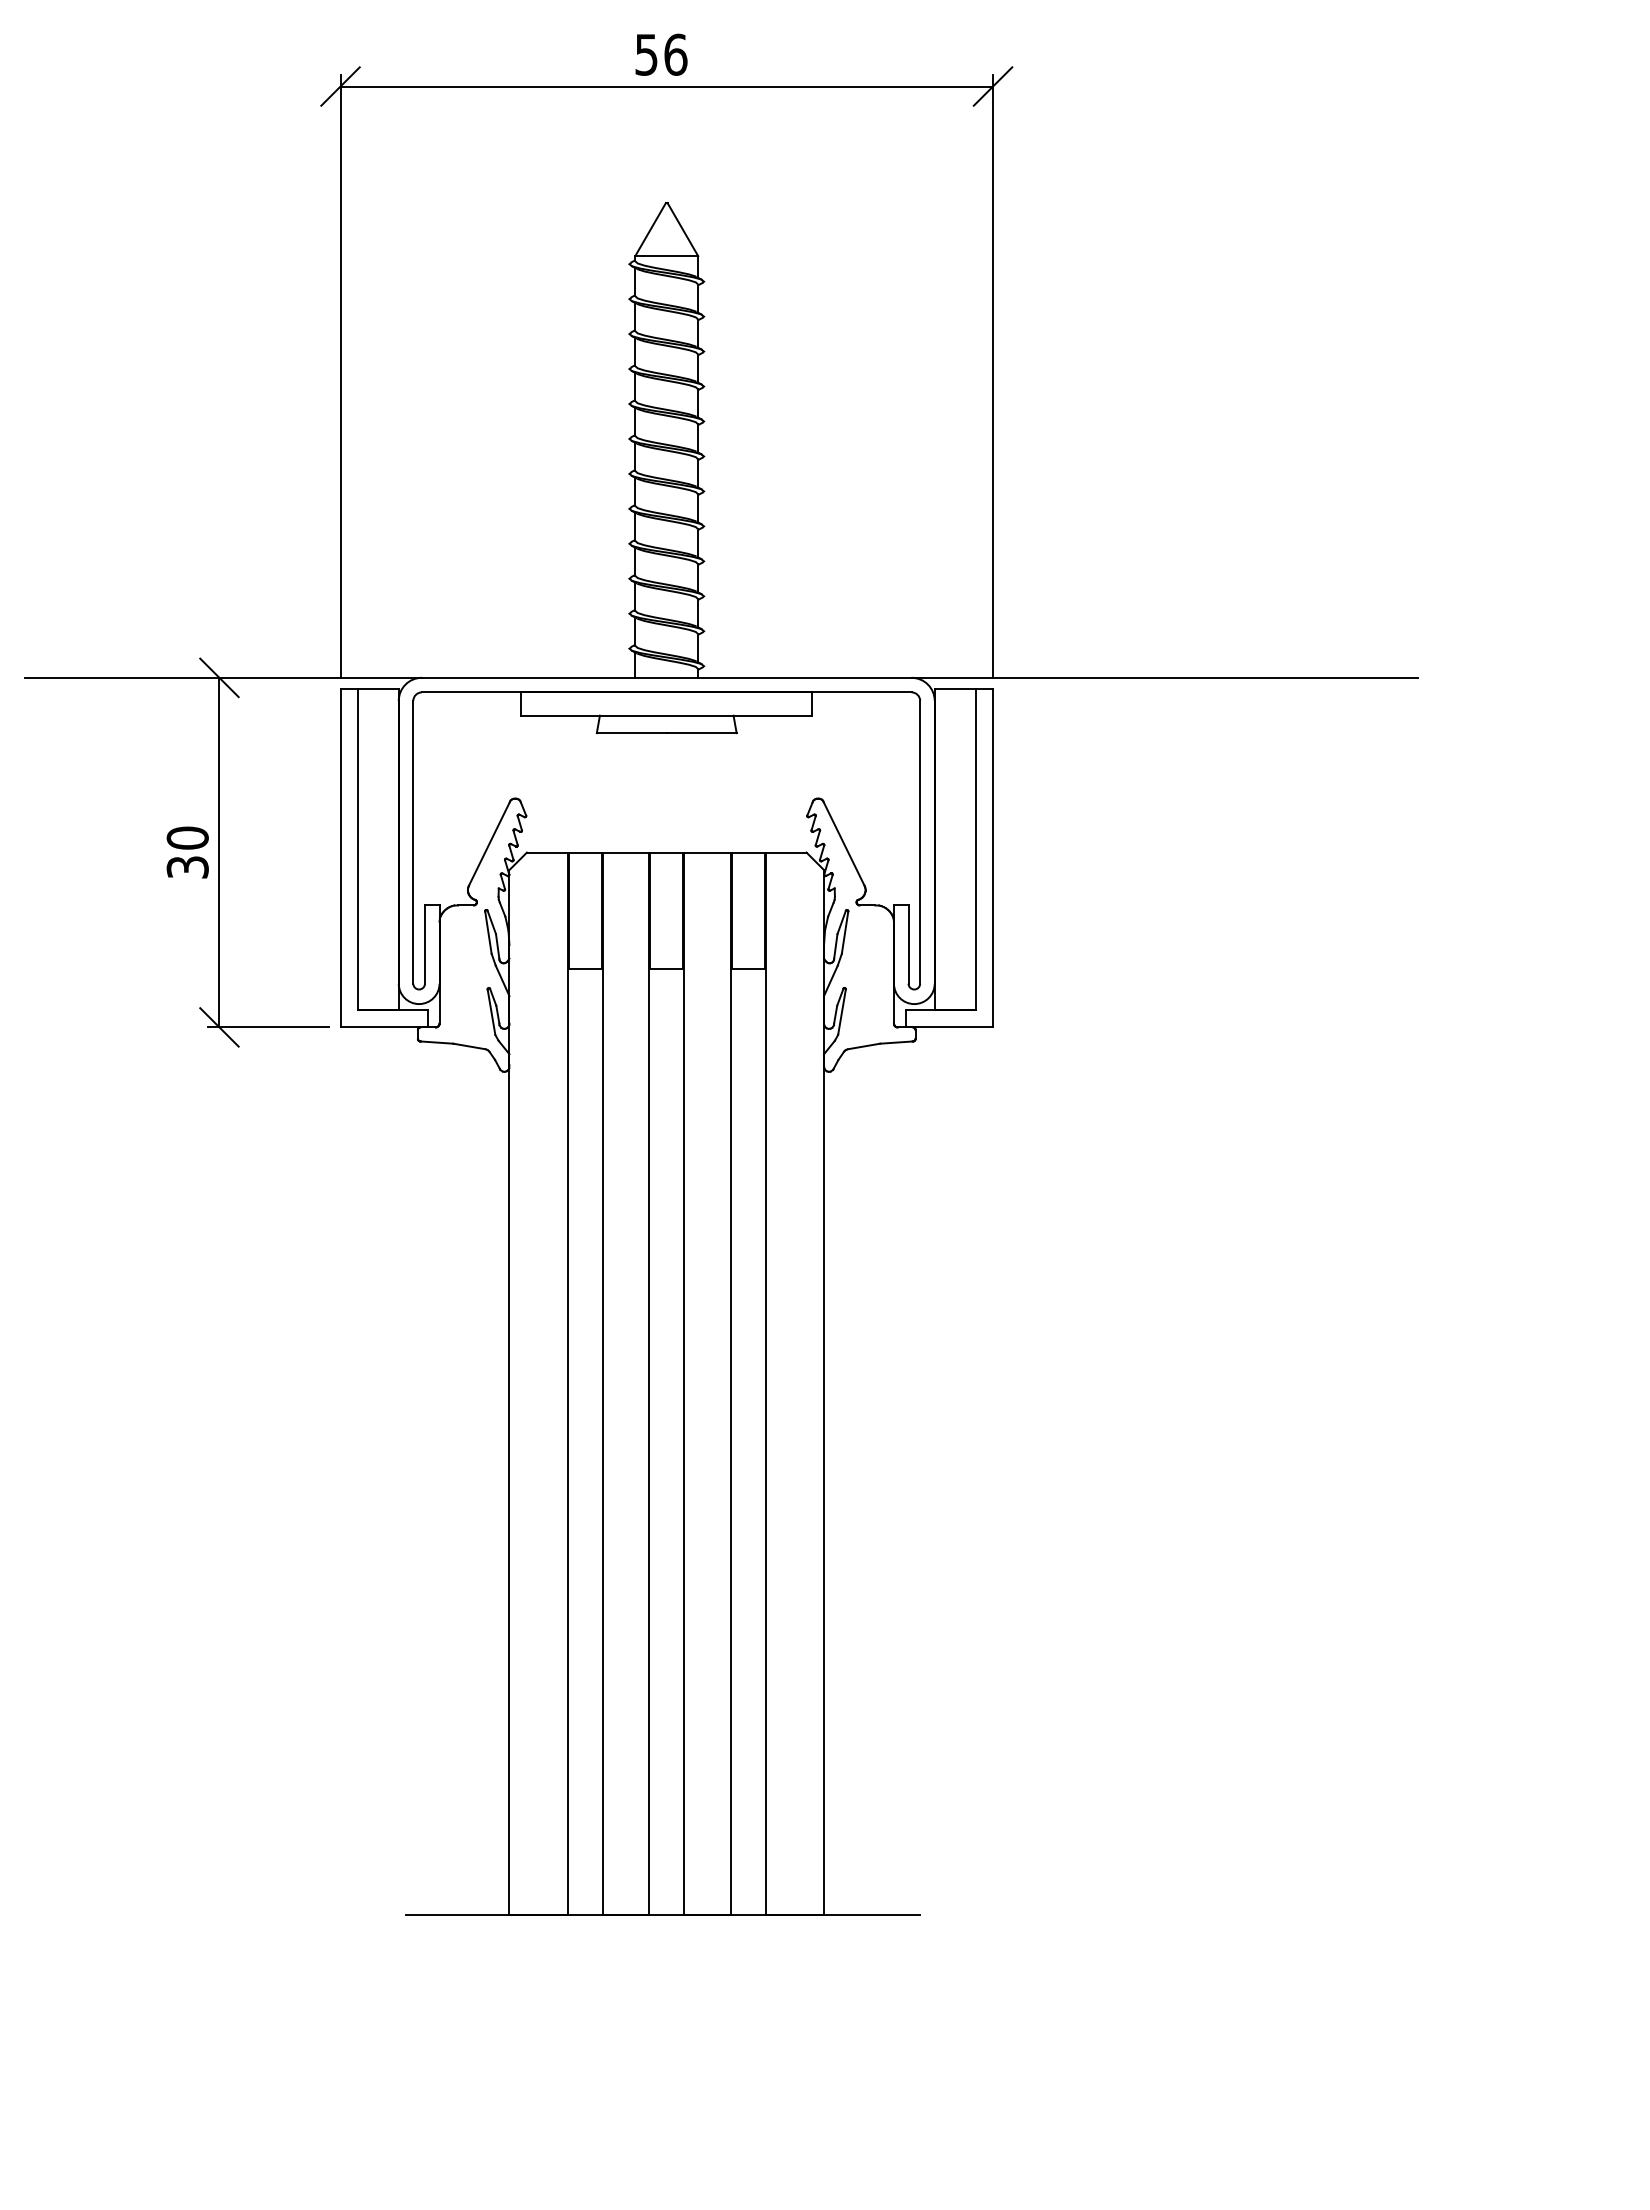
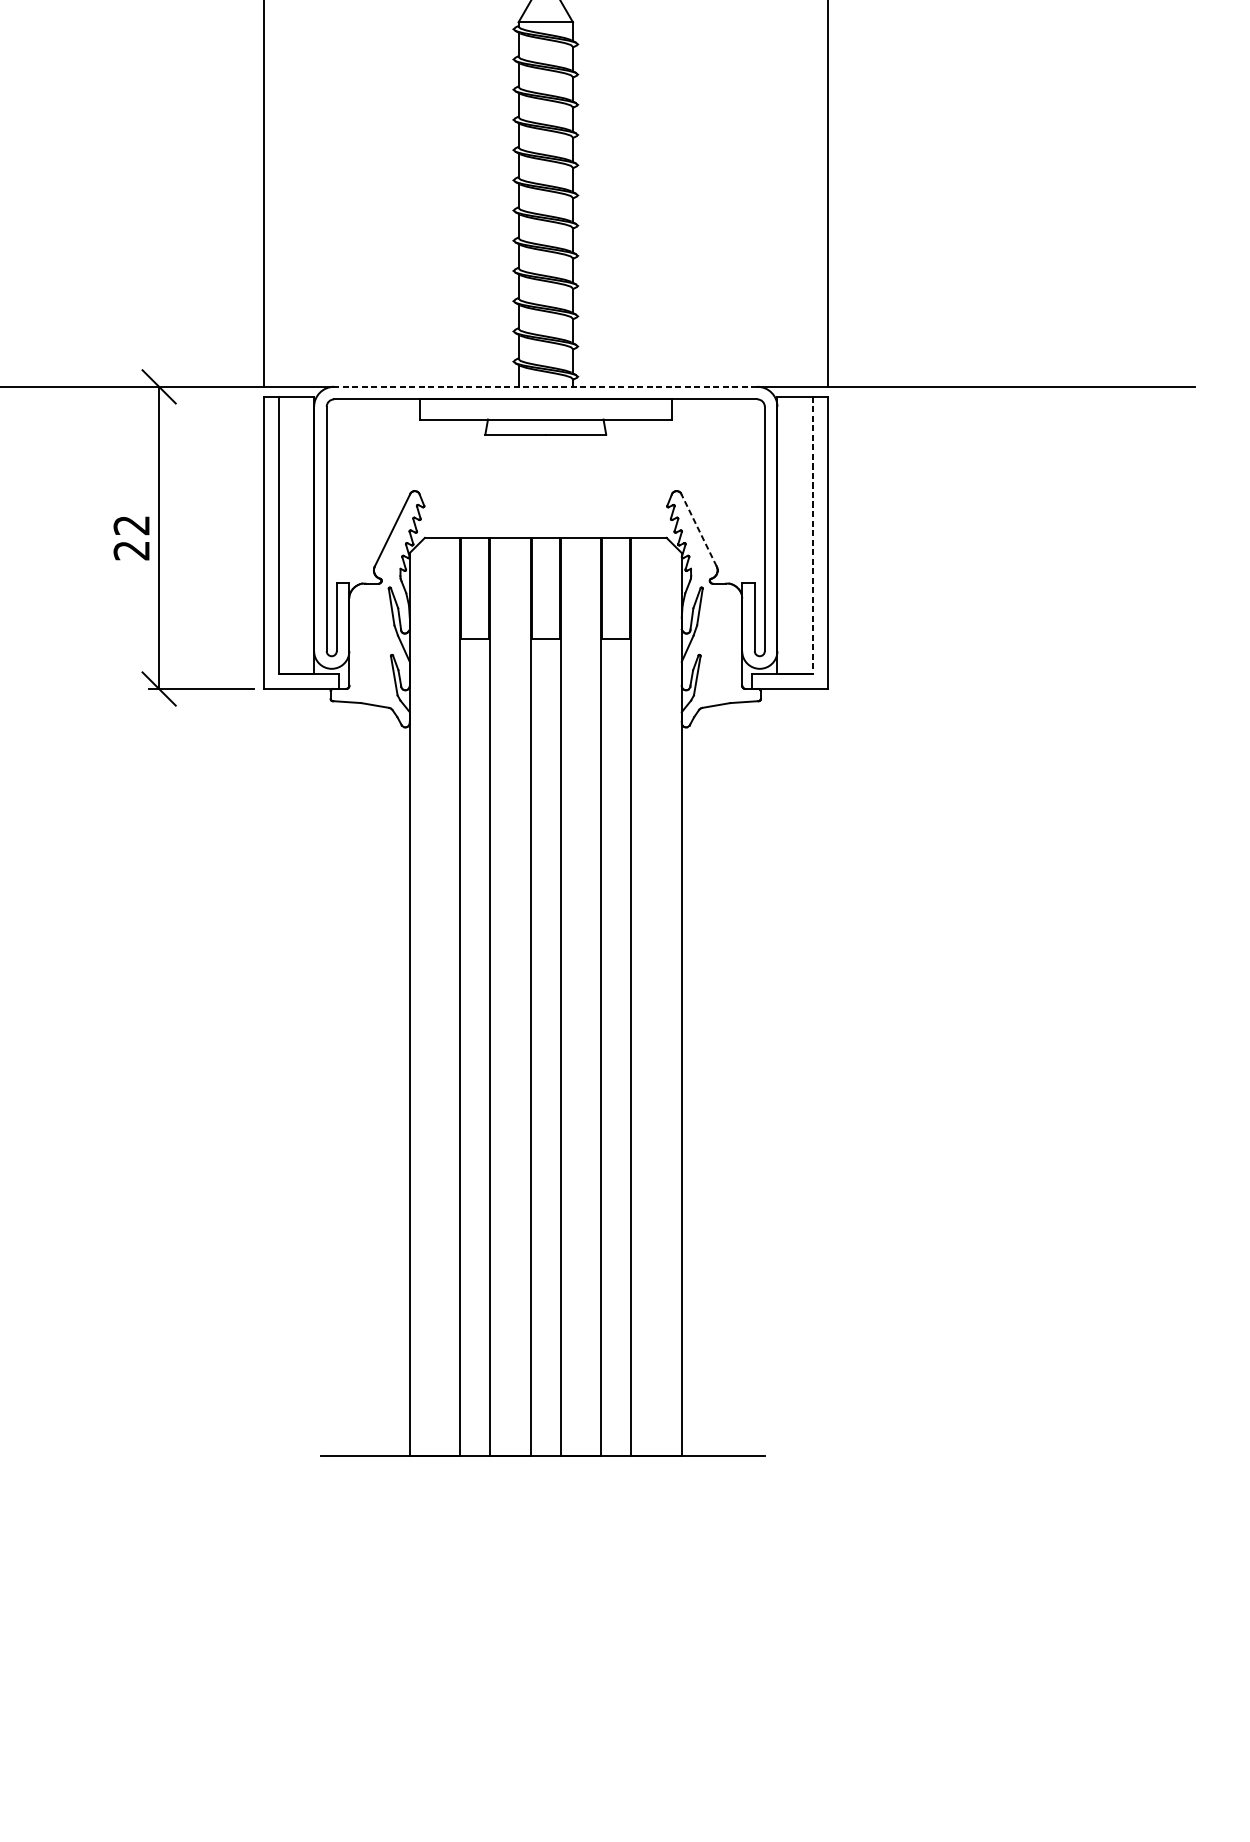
line: (666, 677) -> (545, 386), solid -> dashed
line: (843, 843) -> (698, 530), solid -> dashed
line: (975, 850) -> (812, 536), solid -> dashed
text: (187, 852) -> (131, 537), 30 -> 22

